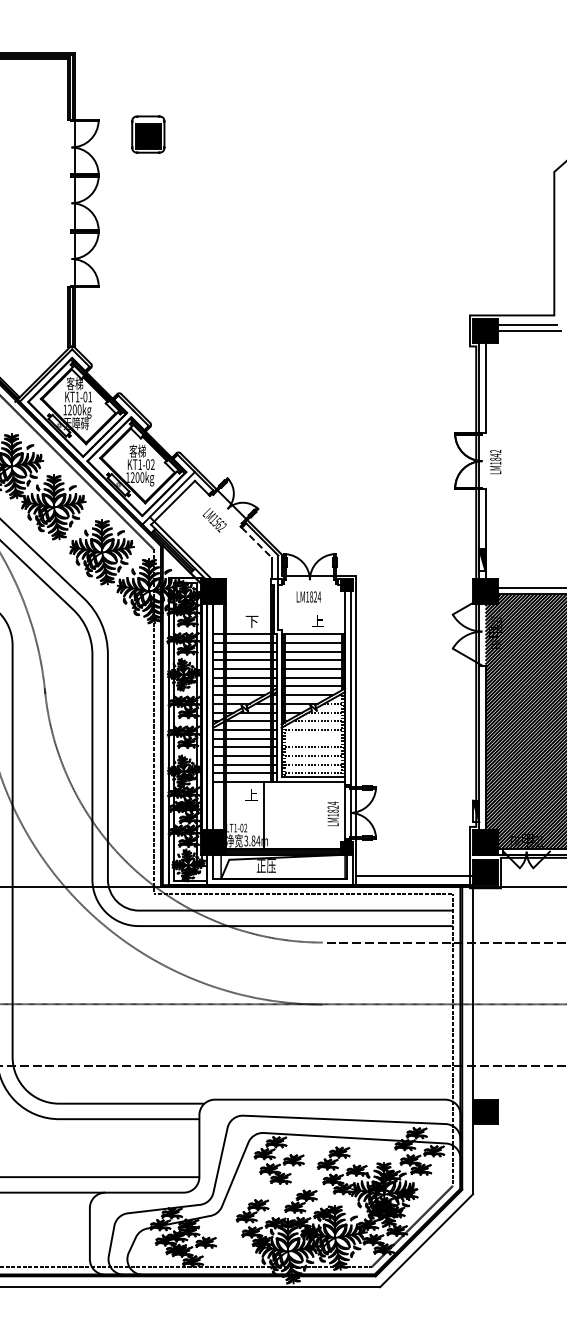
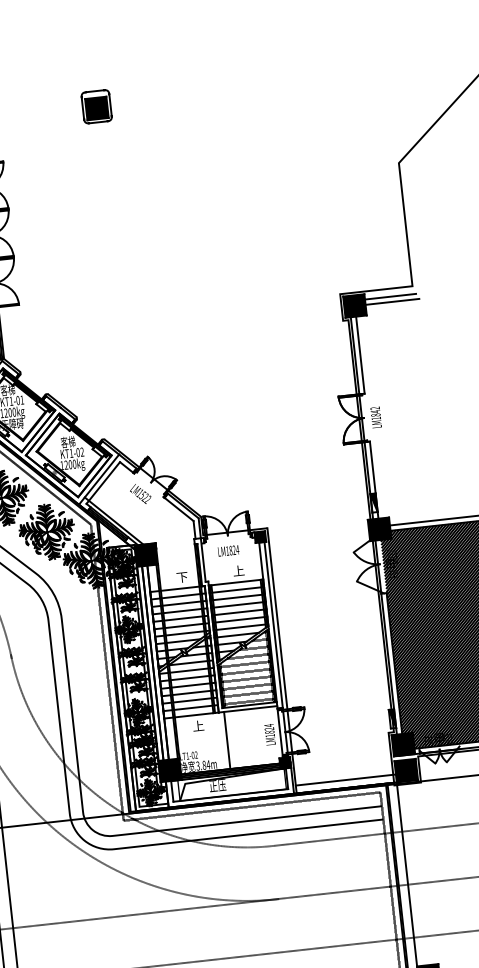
part: (148, 134) -> (96, 106), moved
text: (219, 524) -> (145, 497), LM1562 -> LM1522
line: (257, 542) -> (179, 509), dashed -> solid
line: (312, 738) -> (245, 671), added
line: (264, 814) -> (227, 739), moved

